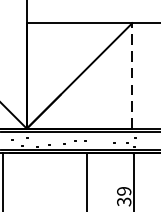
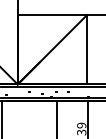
line: (132, 75) -> (87, 49), dashed -> solid

